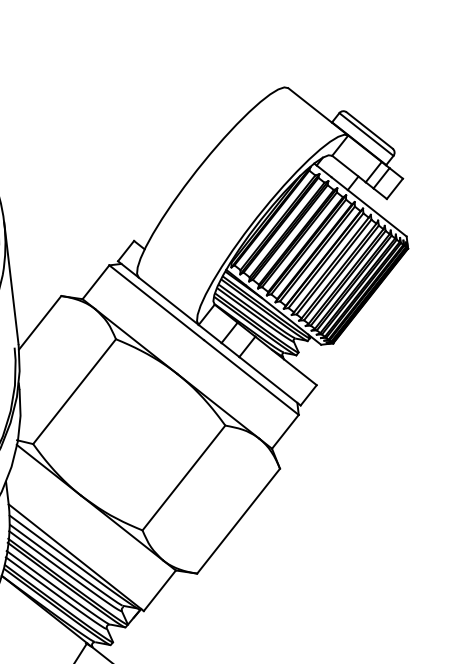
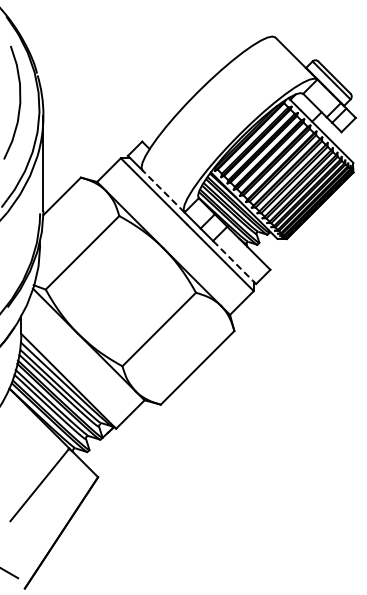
line: (168, 301) -> (163, 191), solid -> dashed
line: (269, 381) -> (234, 262), solid -> dashed

